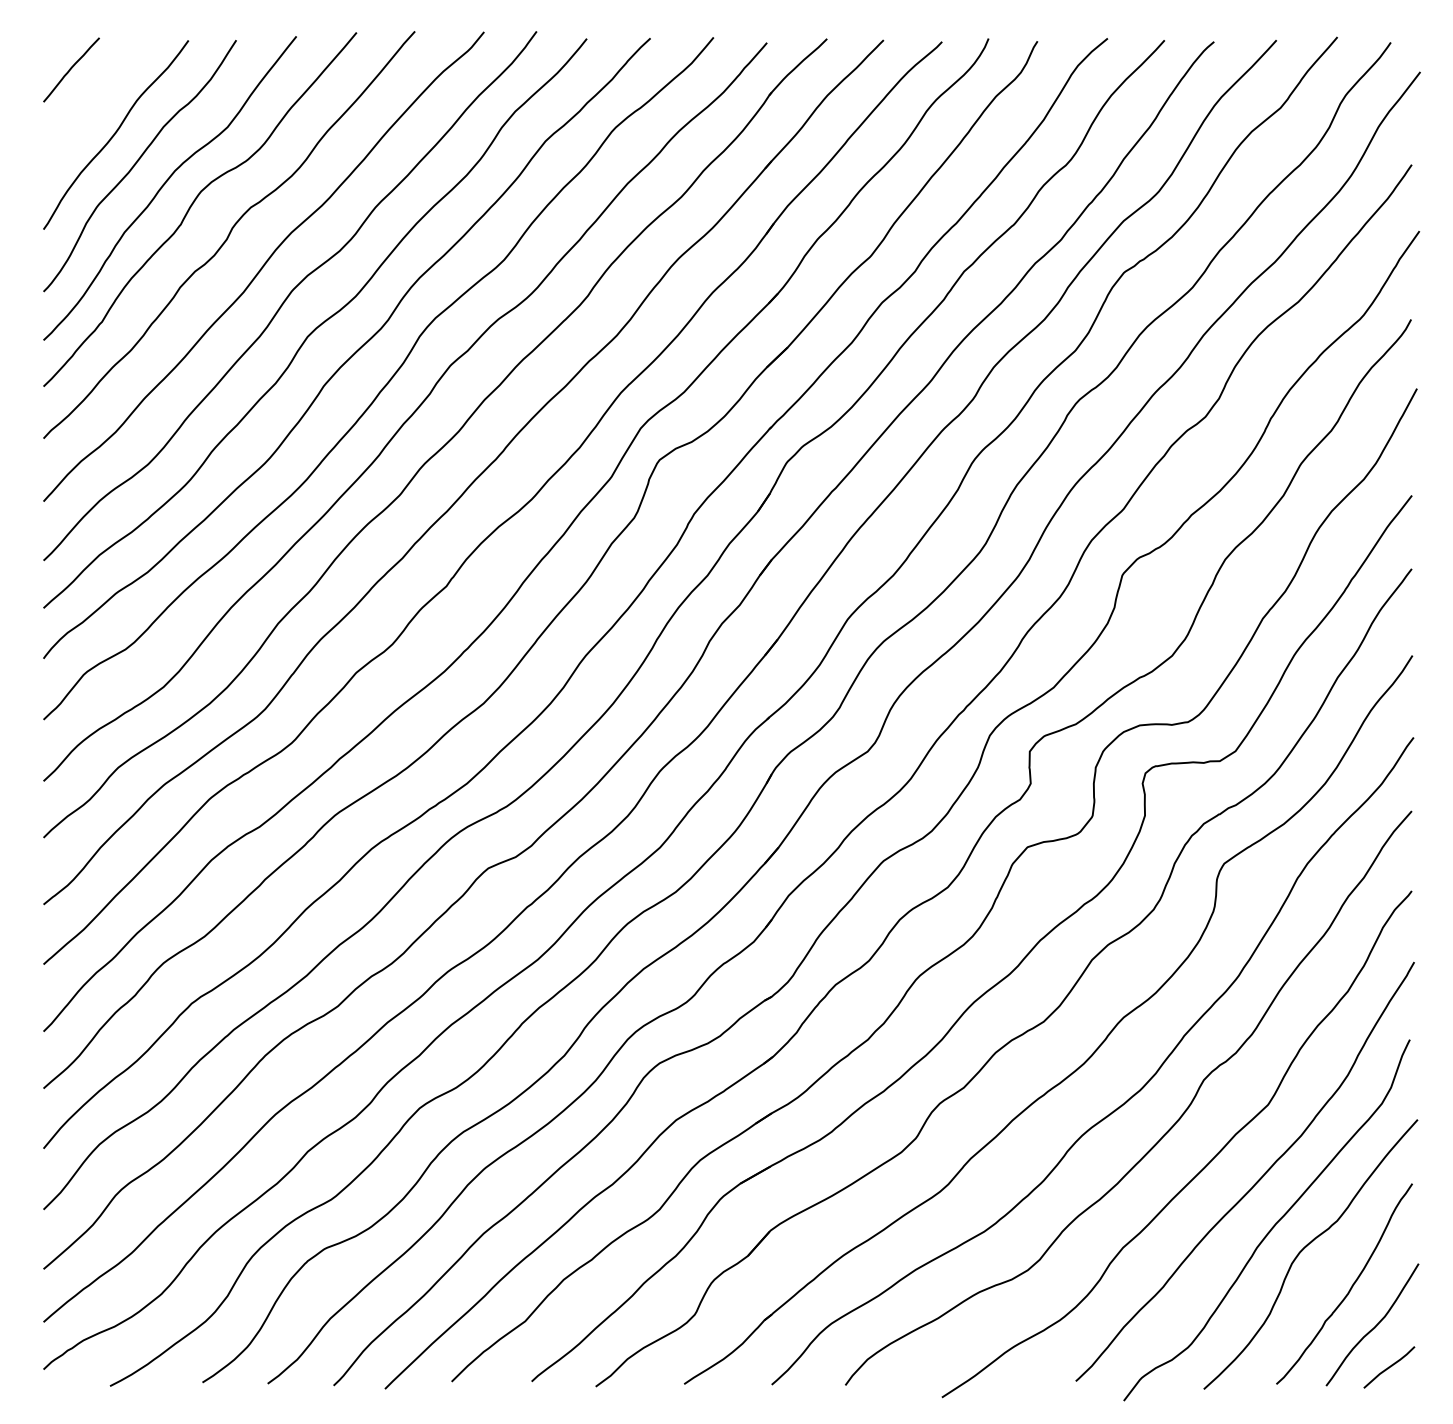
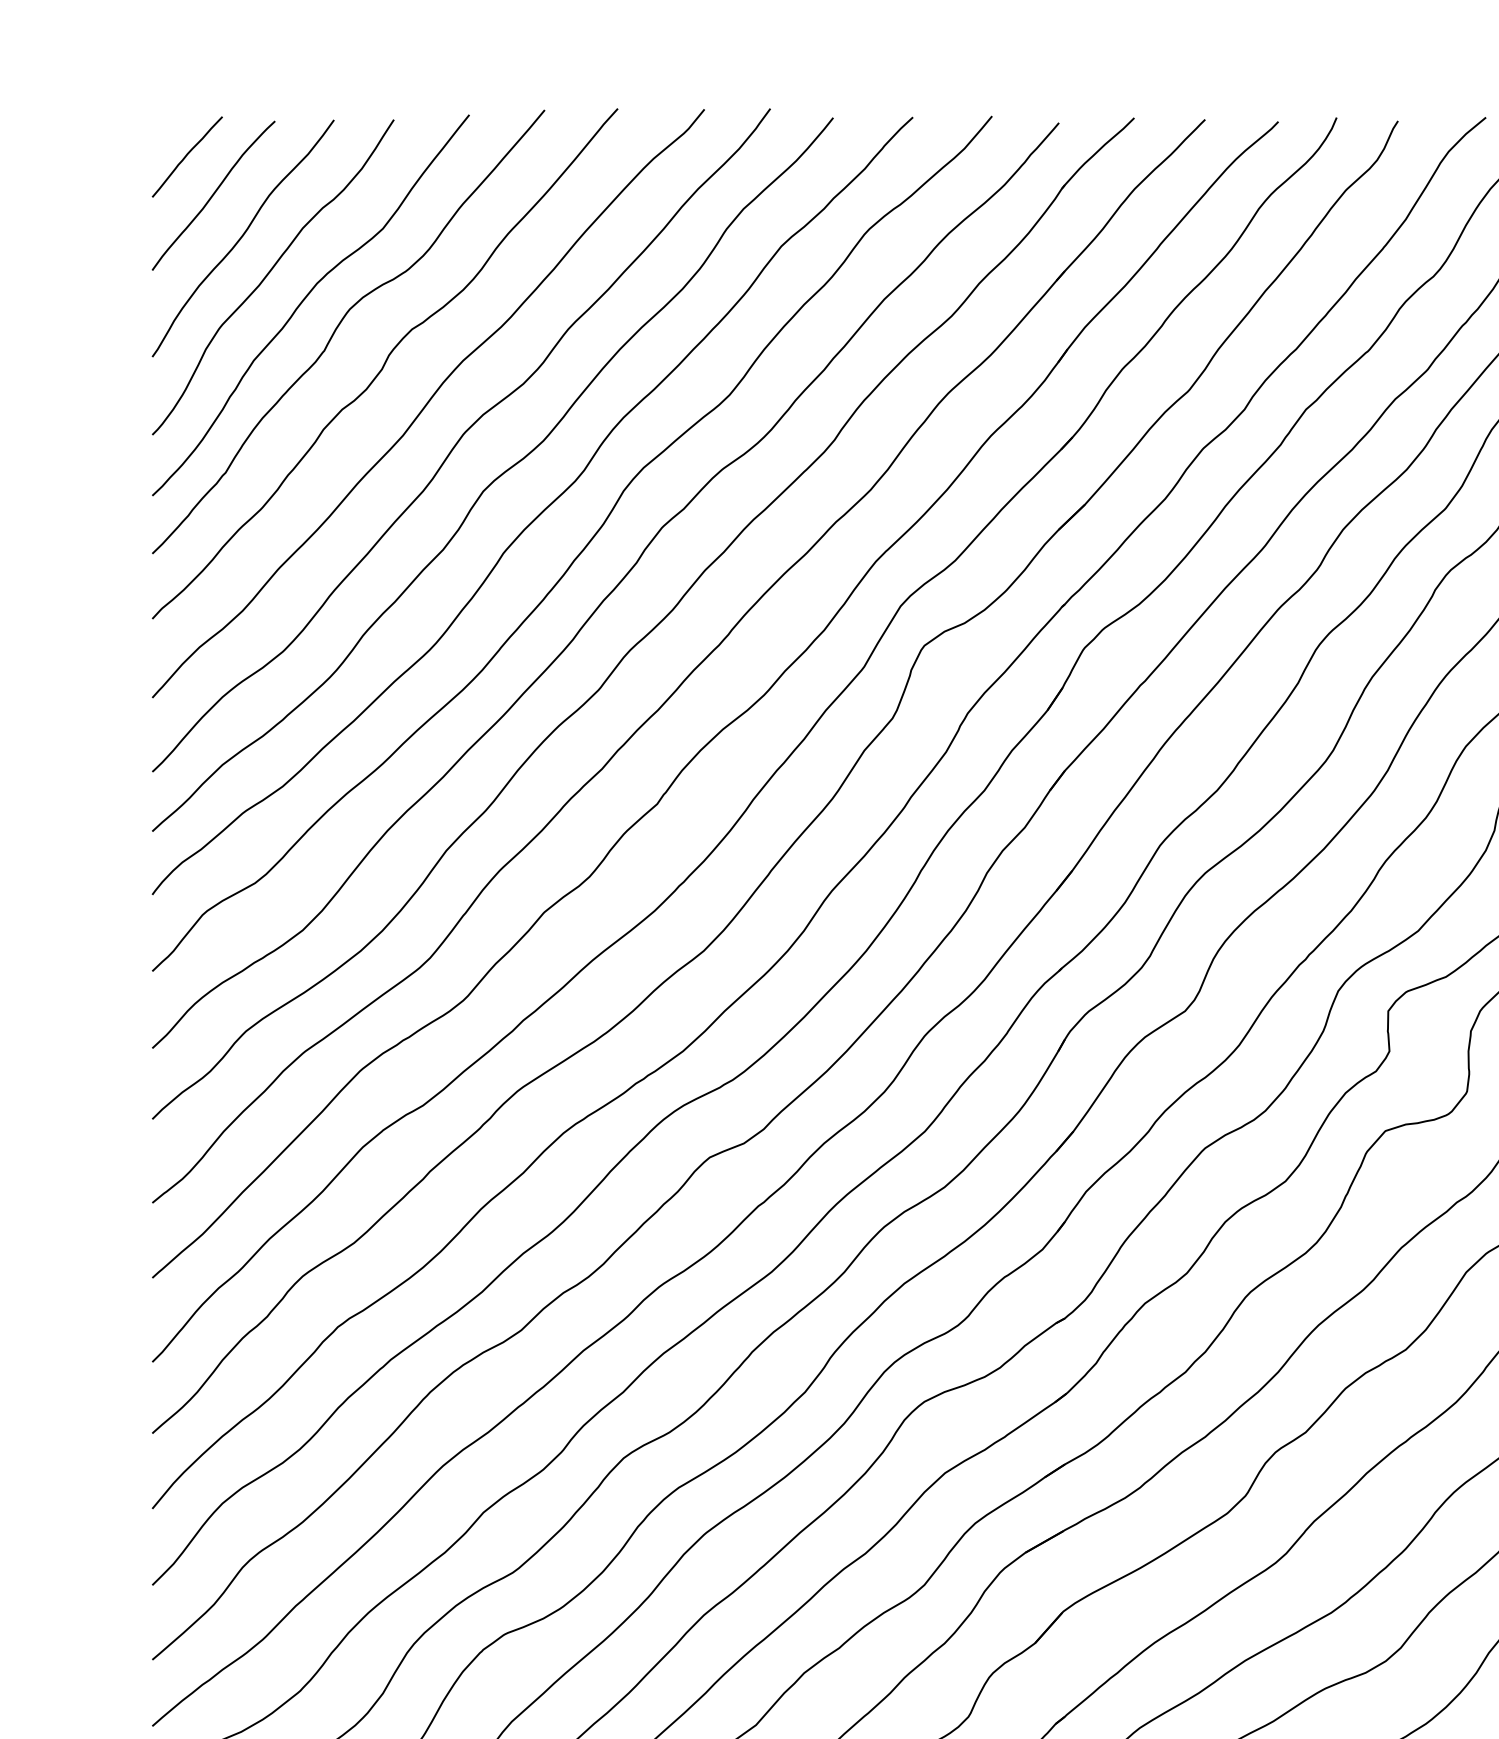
curve: (92, 100) -> (213, 195), added

